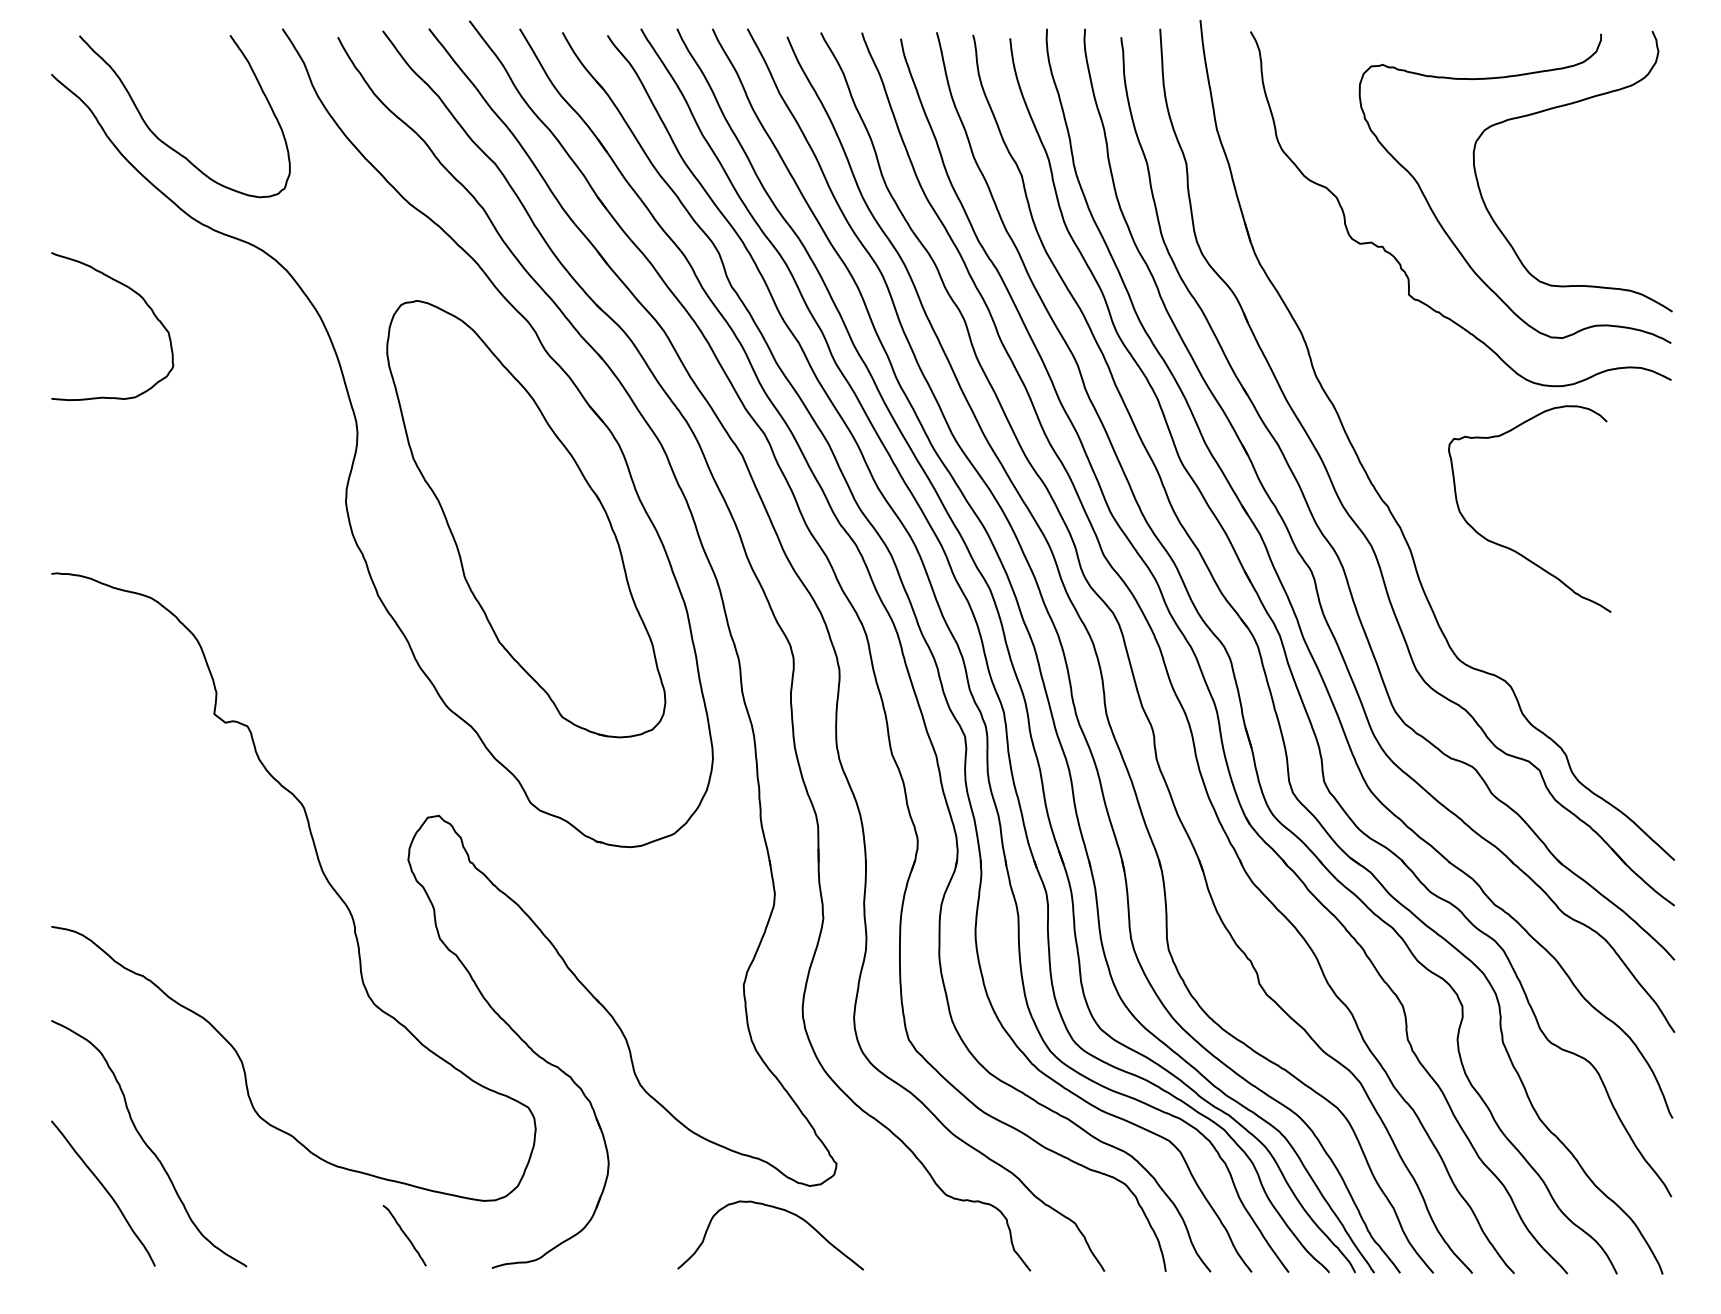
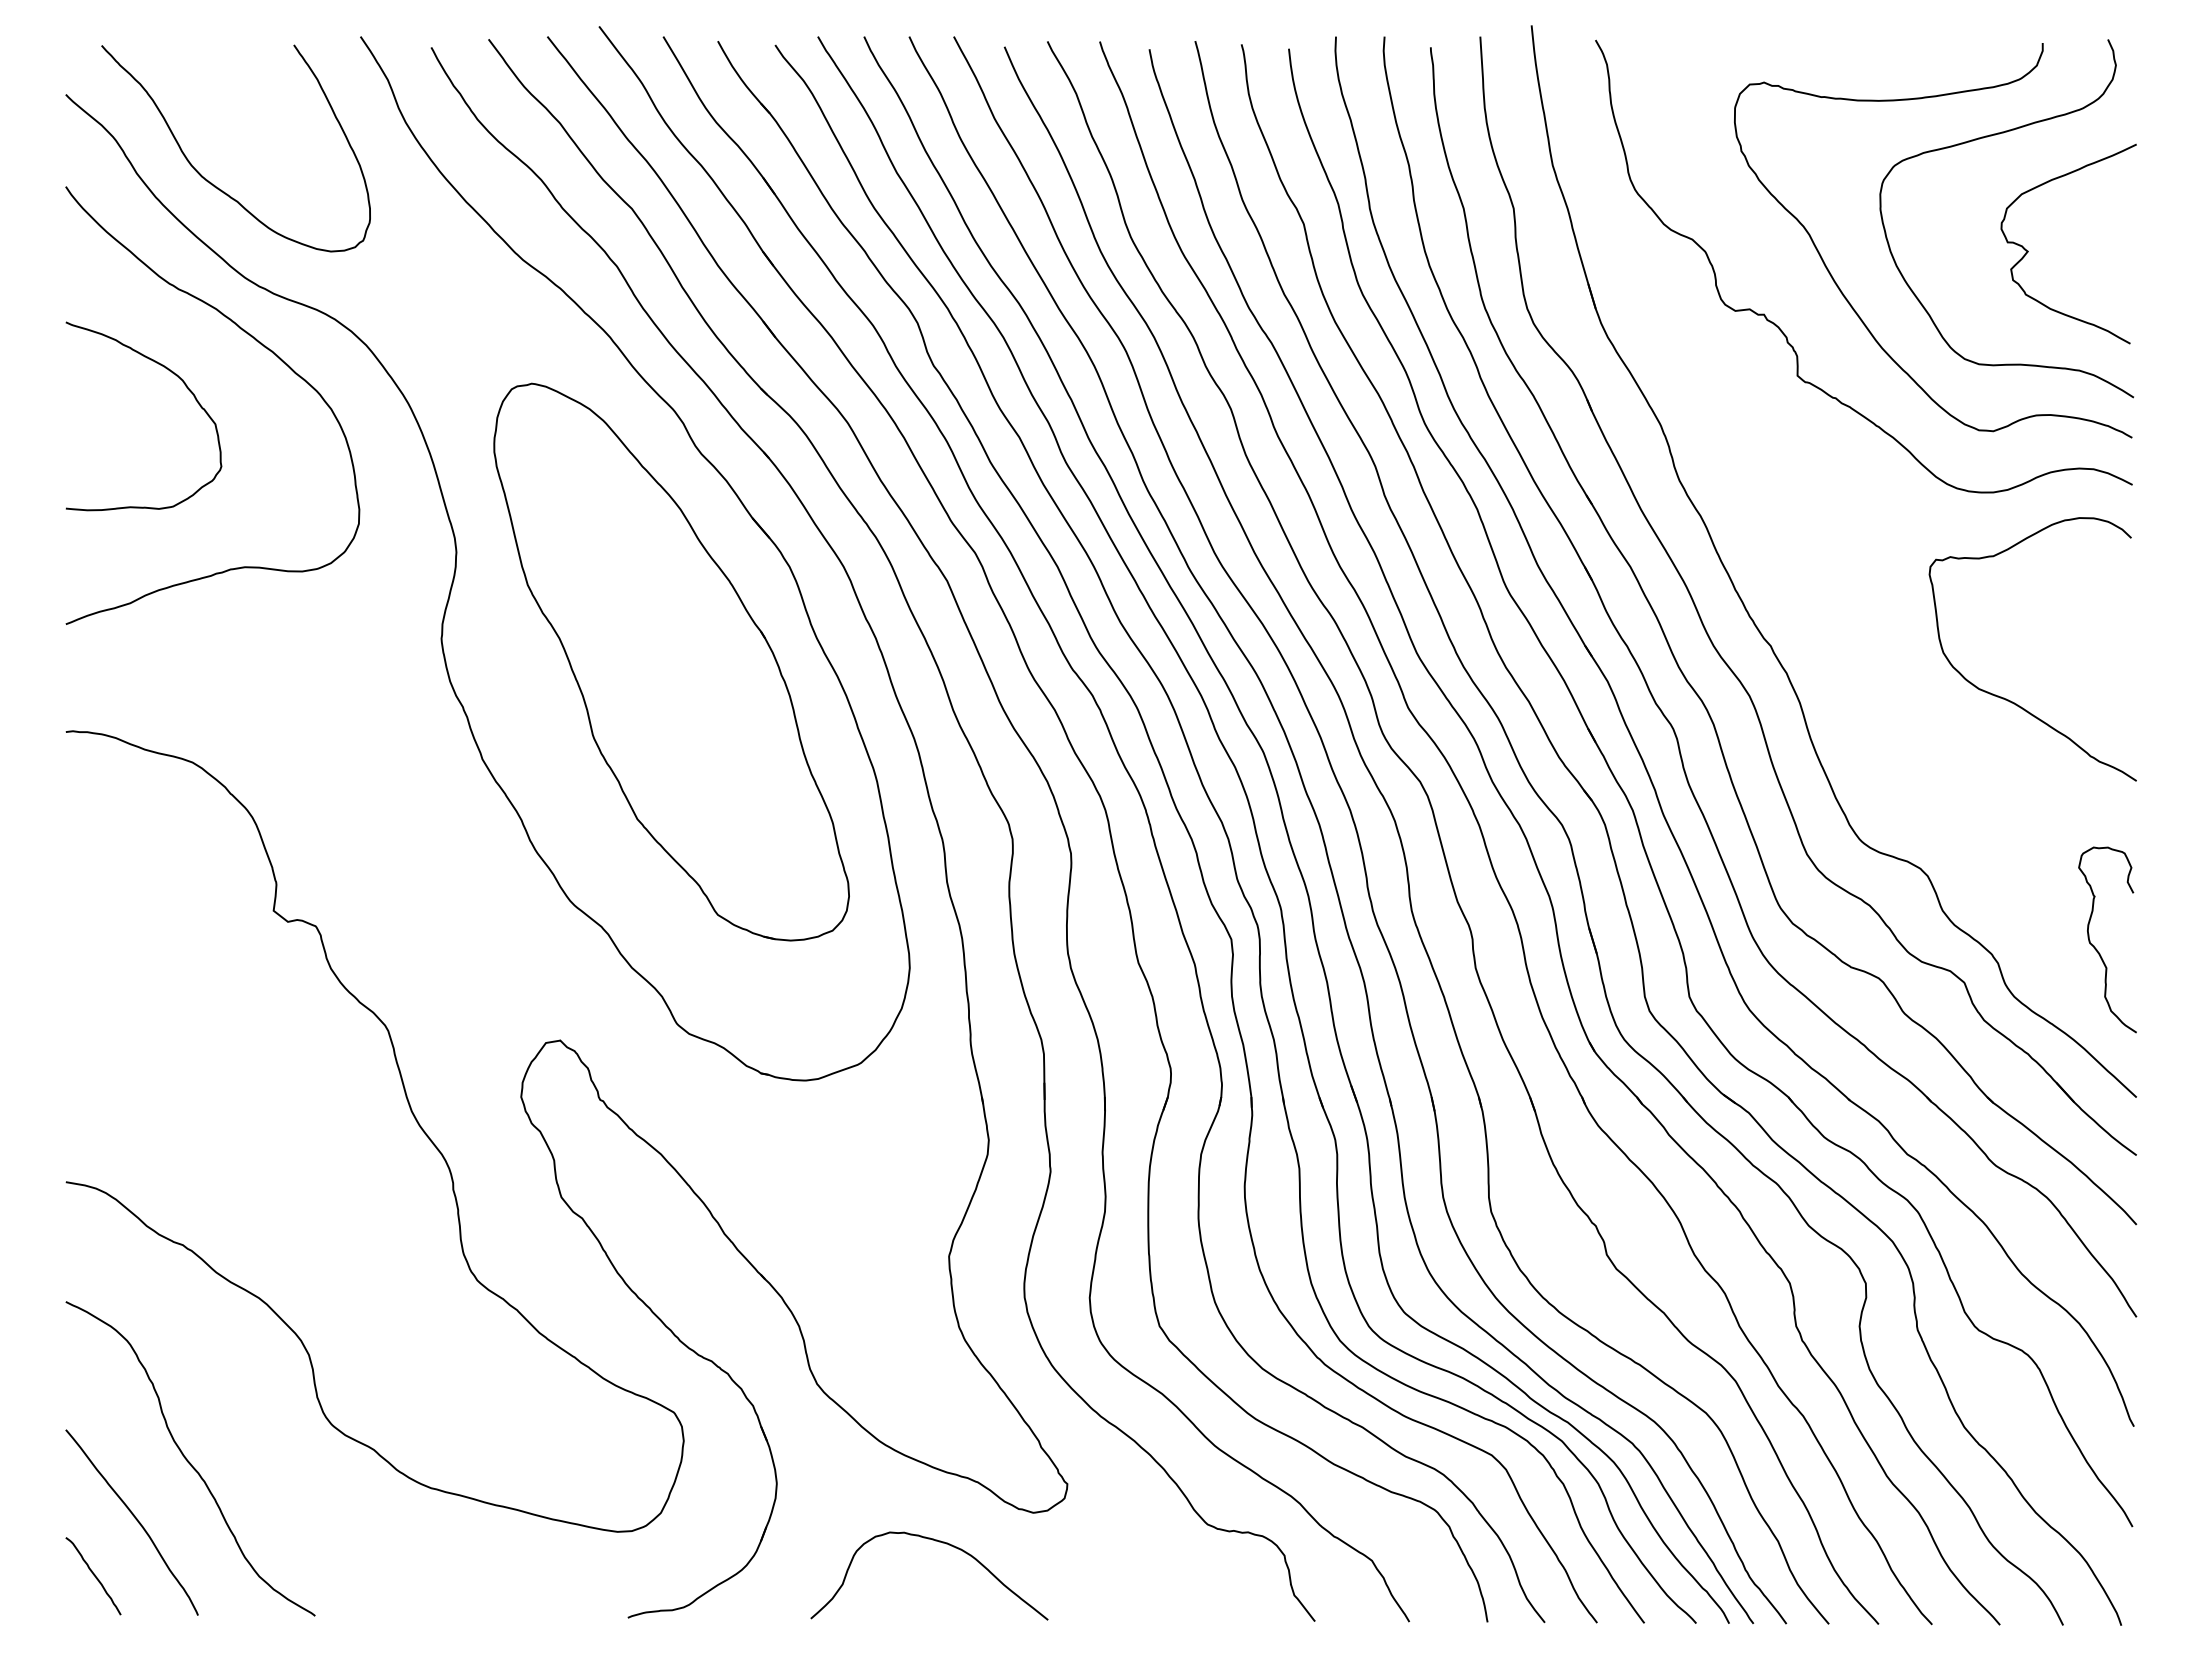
curve: (1589, 196) -> (2028, 250), added
curve: (204, 270) -> (261, 345), added
curve: (1510, 548) -> (2008, 699), moved
curve: (1644, 744) -> (2097, 949), added
curve: (778, 1209) -> (939, 1542), moved
curve: (404, 1235) -> (93, 1575), moved

